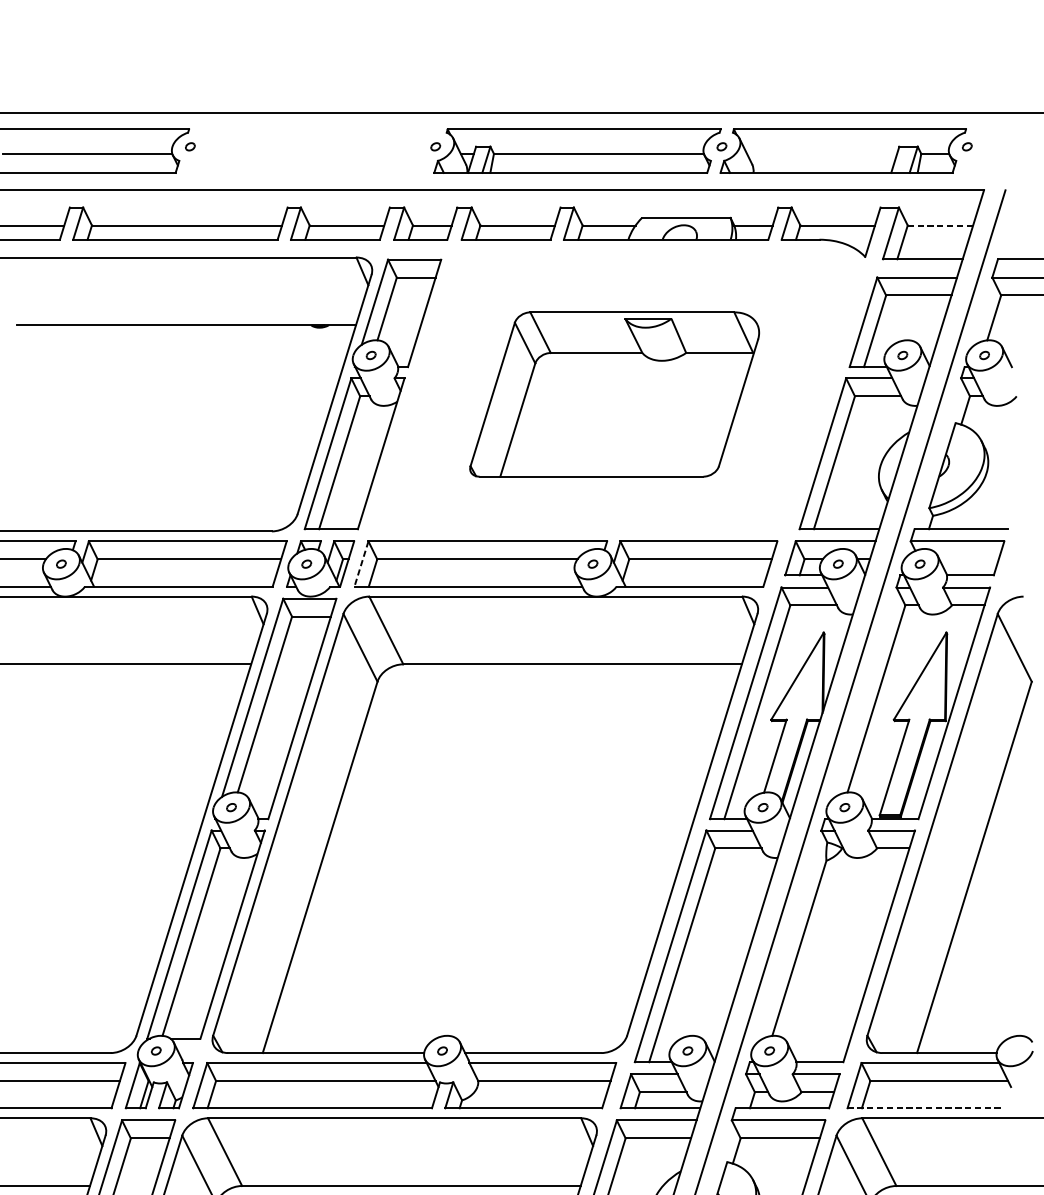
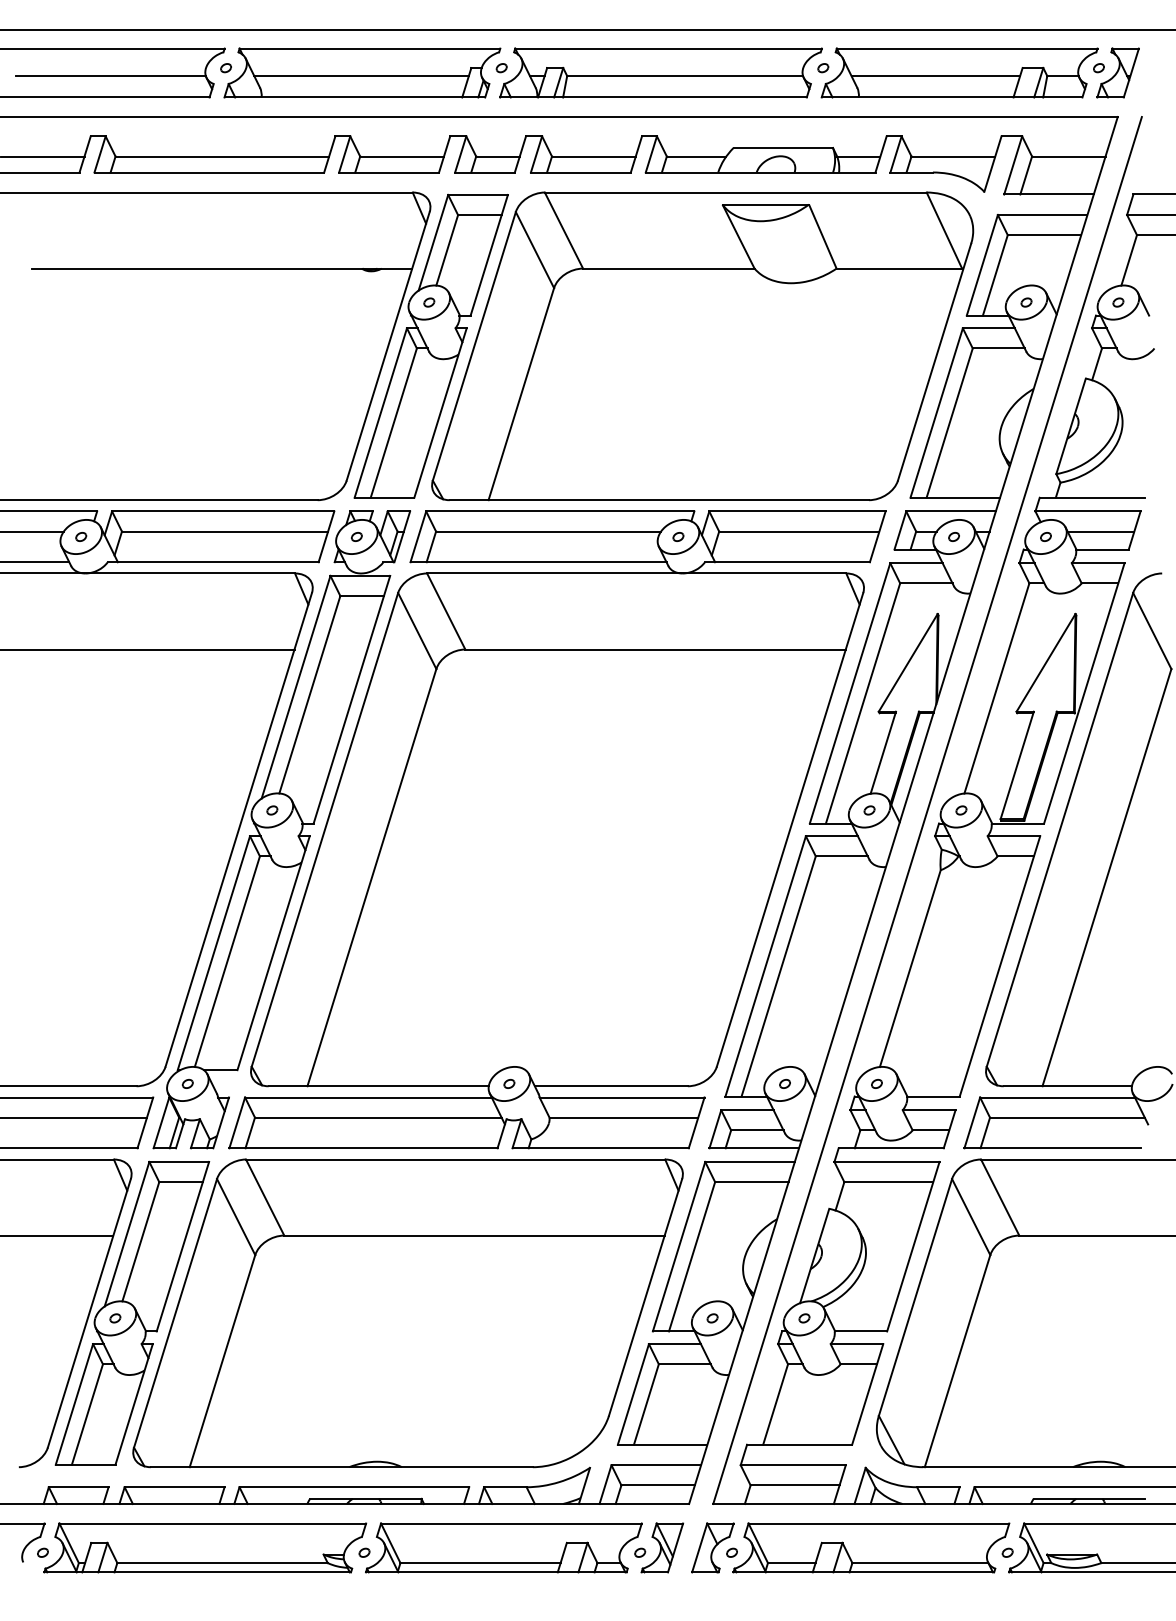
part: (311, 150) -> (362, 72), added
part: (983, 150) -> (1117, 72), added
line: (821, 154) -> (935, 76), added
line: (940, 225) -> (1068, 156), dashed -> solid
part: (614, 394) -> (702, 346), size x1.67
line: (968, 559) -> (1100, 531), added
line: (361, 563) -> (418, 536), dashed -> solid
line: (926, 1108) -> (1053, 1148), dashed -> solid

